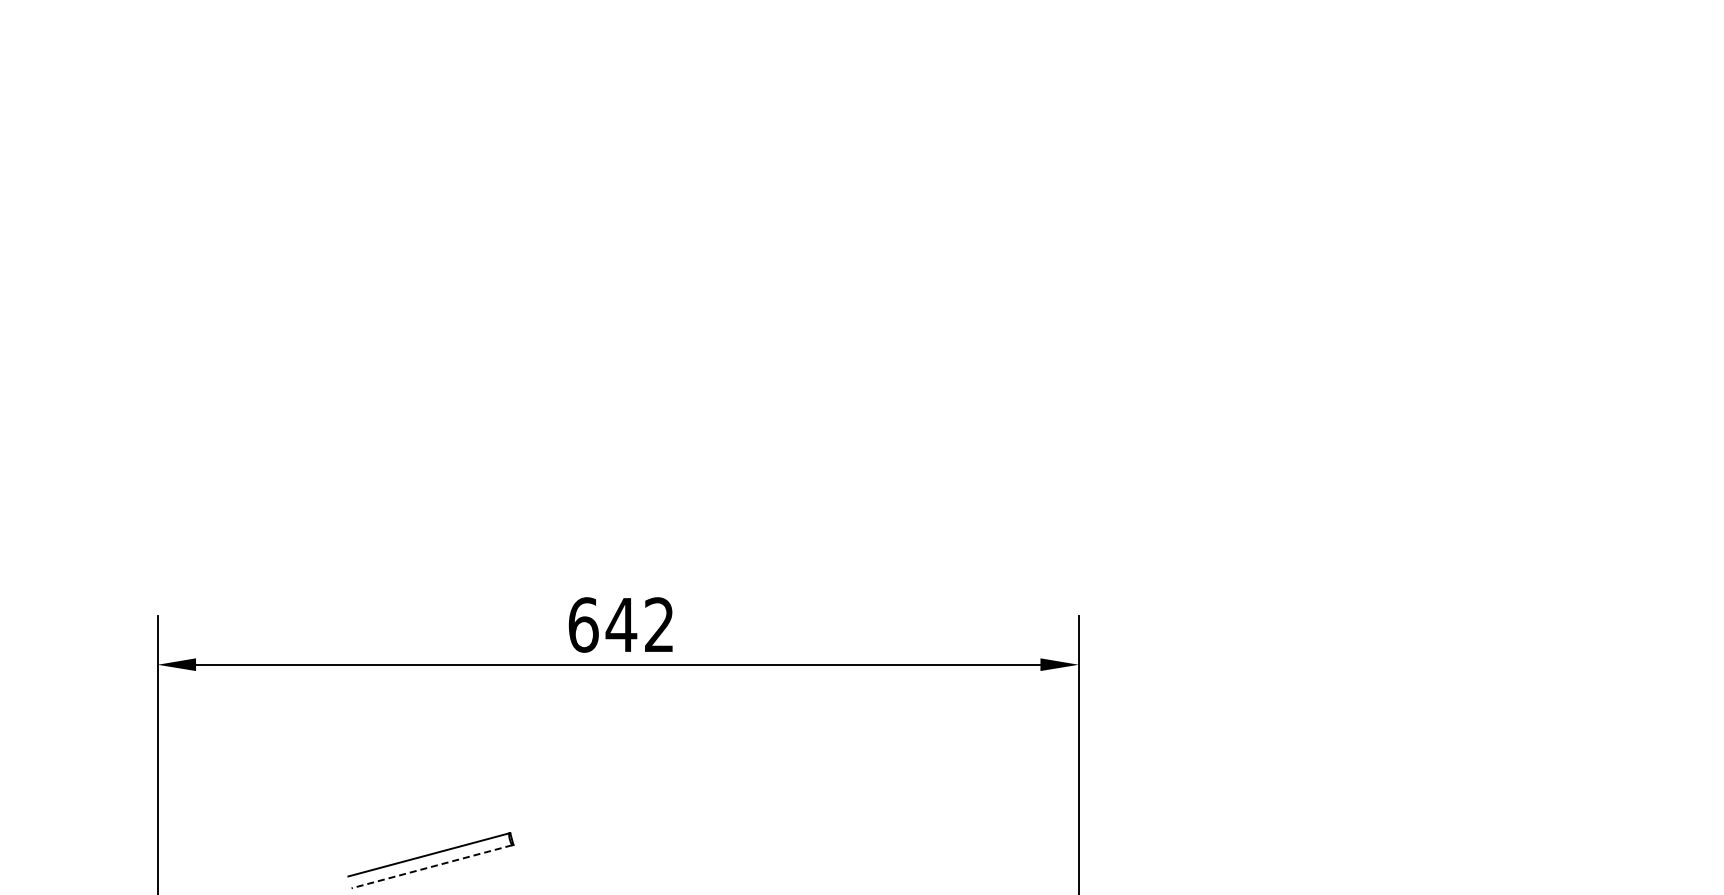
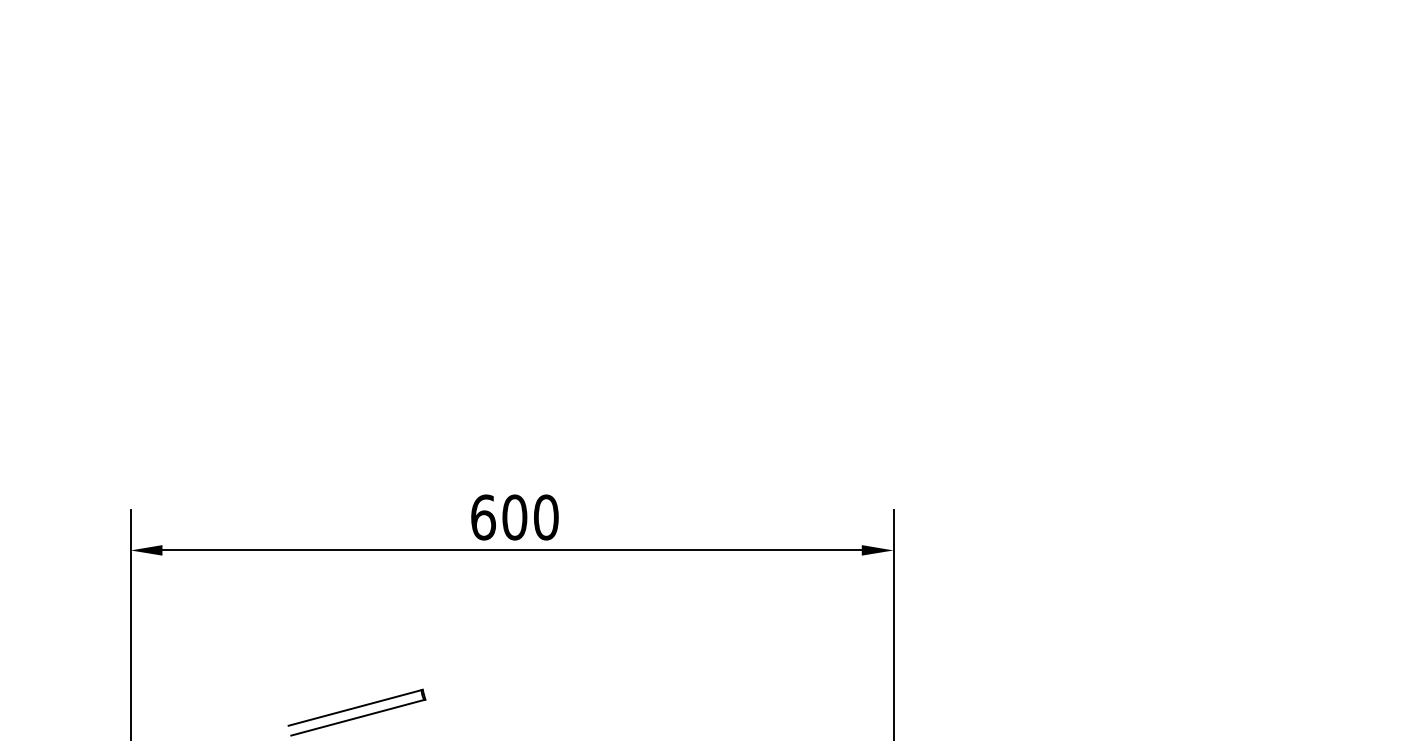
text: (639, 624) -> (529, 517), 642 -> 600
line: (431, 866) -> (357, 717), dashed -> solid

